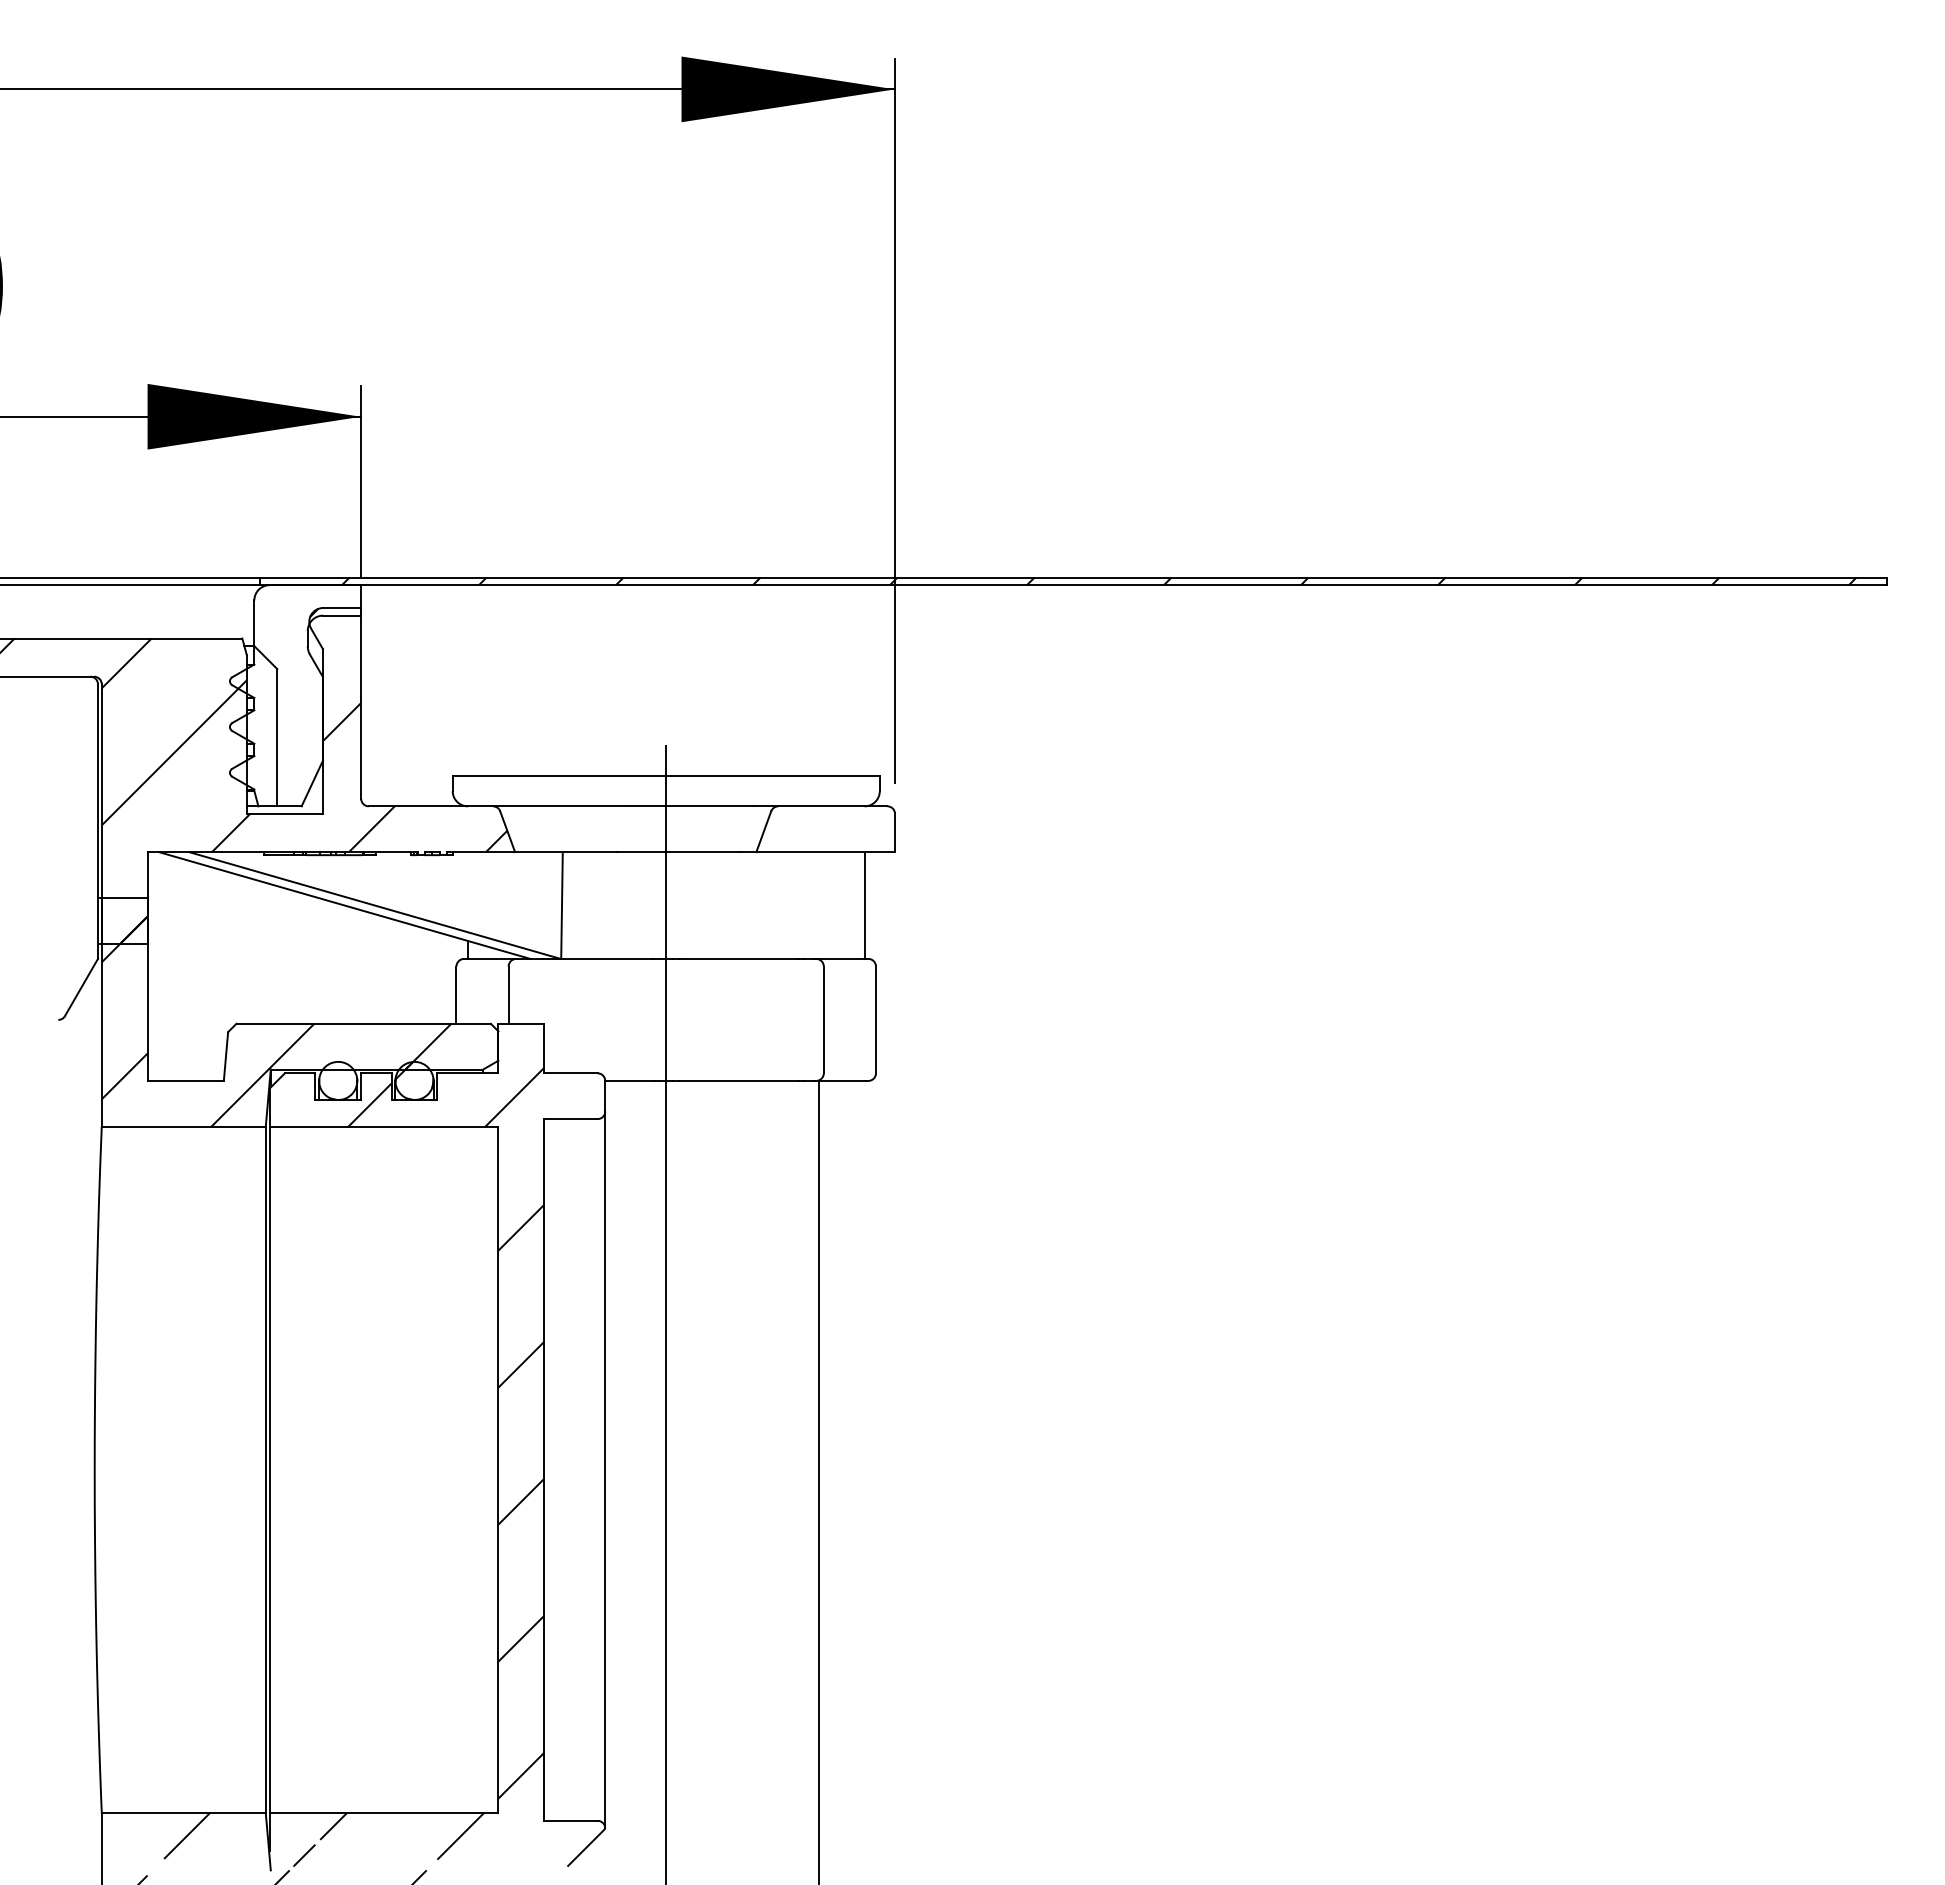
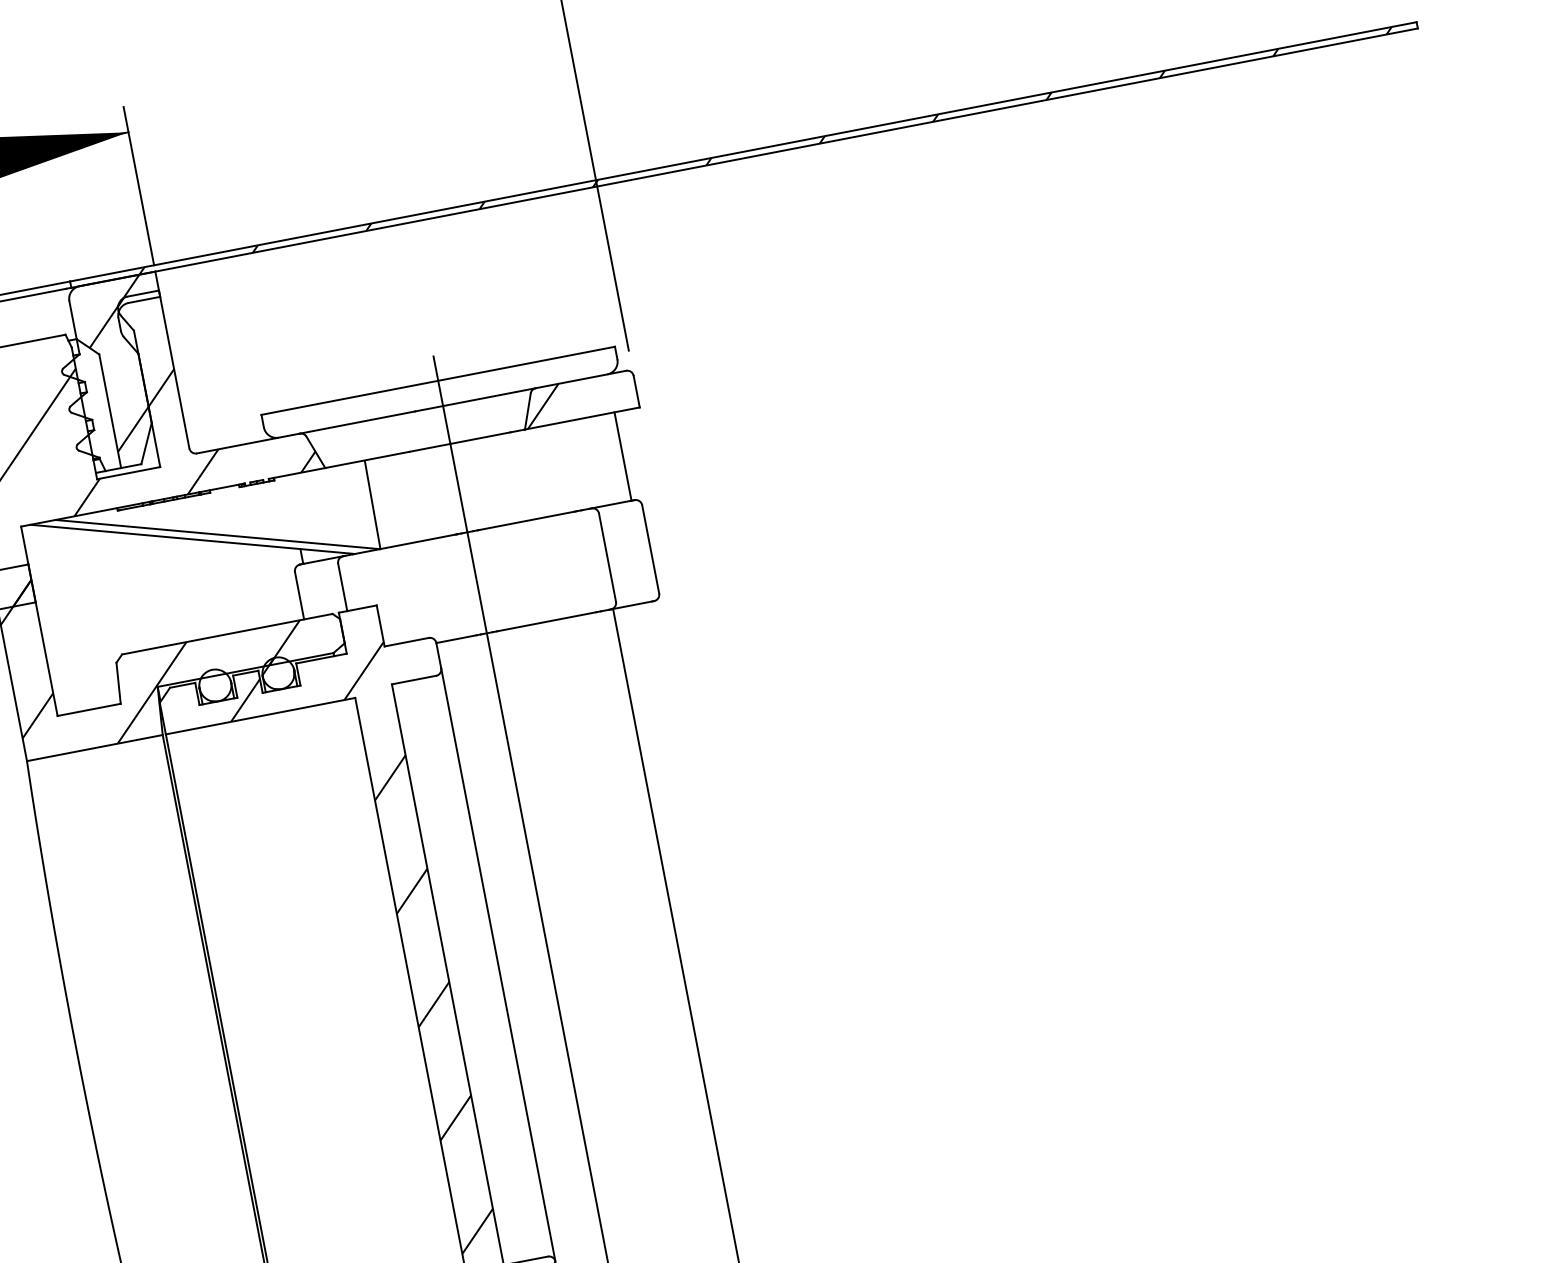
hatch: (304, 685) -> (124, 363), added
hatch: (782, 829) -> (542, 406), added

